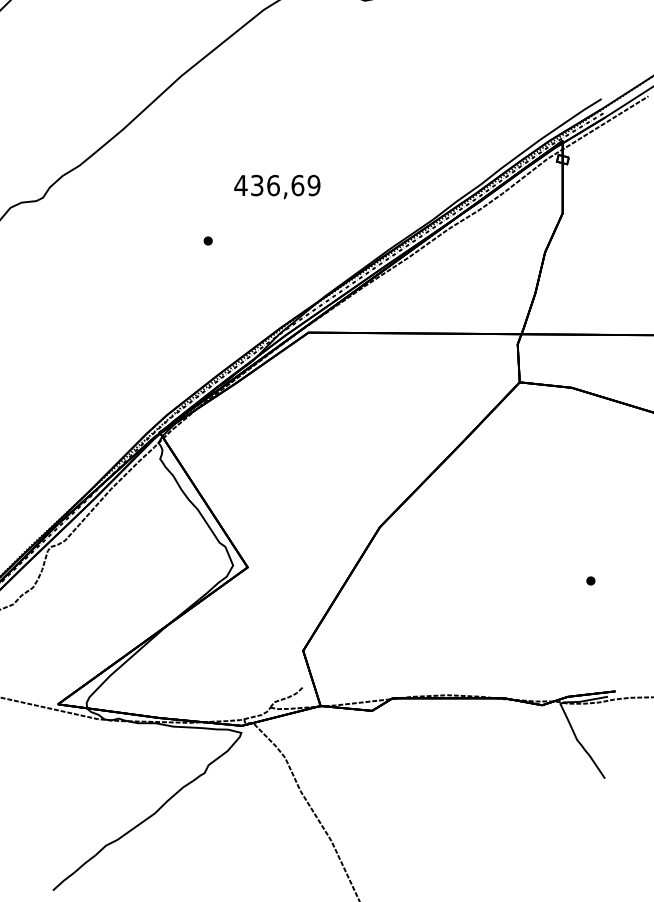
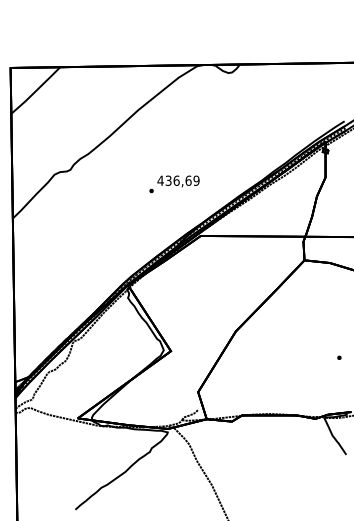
text: (277, 187) -> (178, 181), moved

